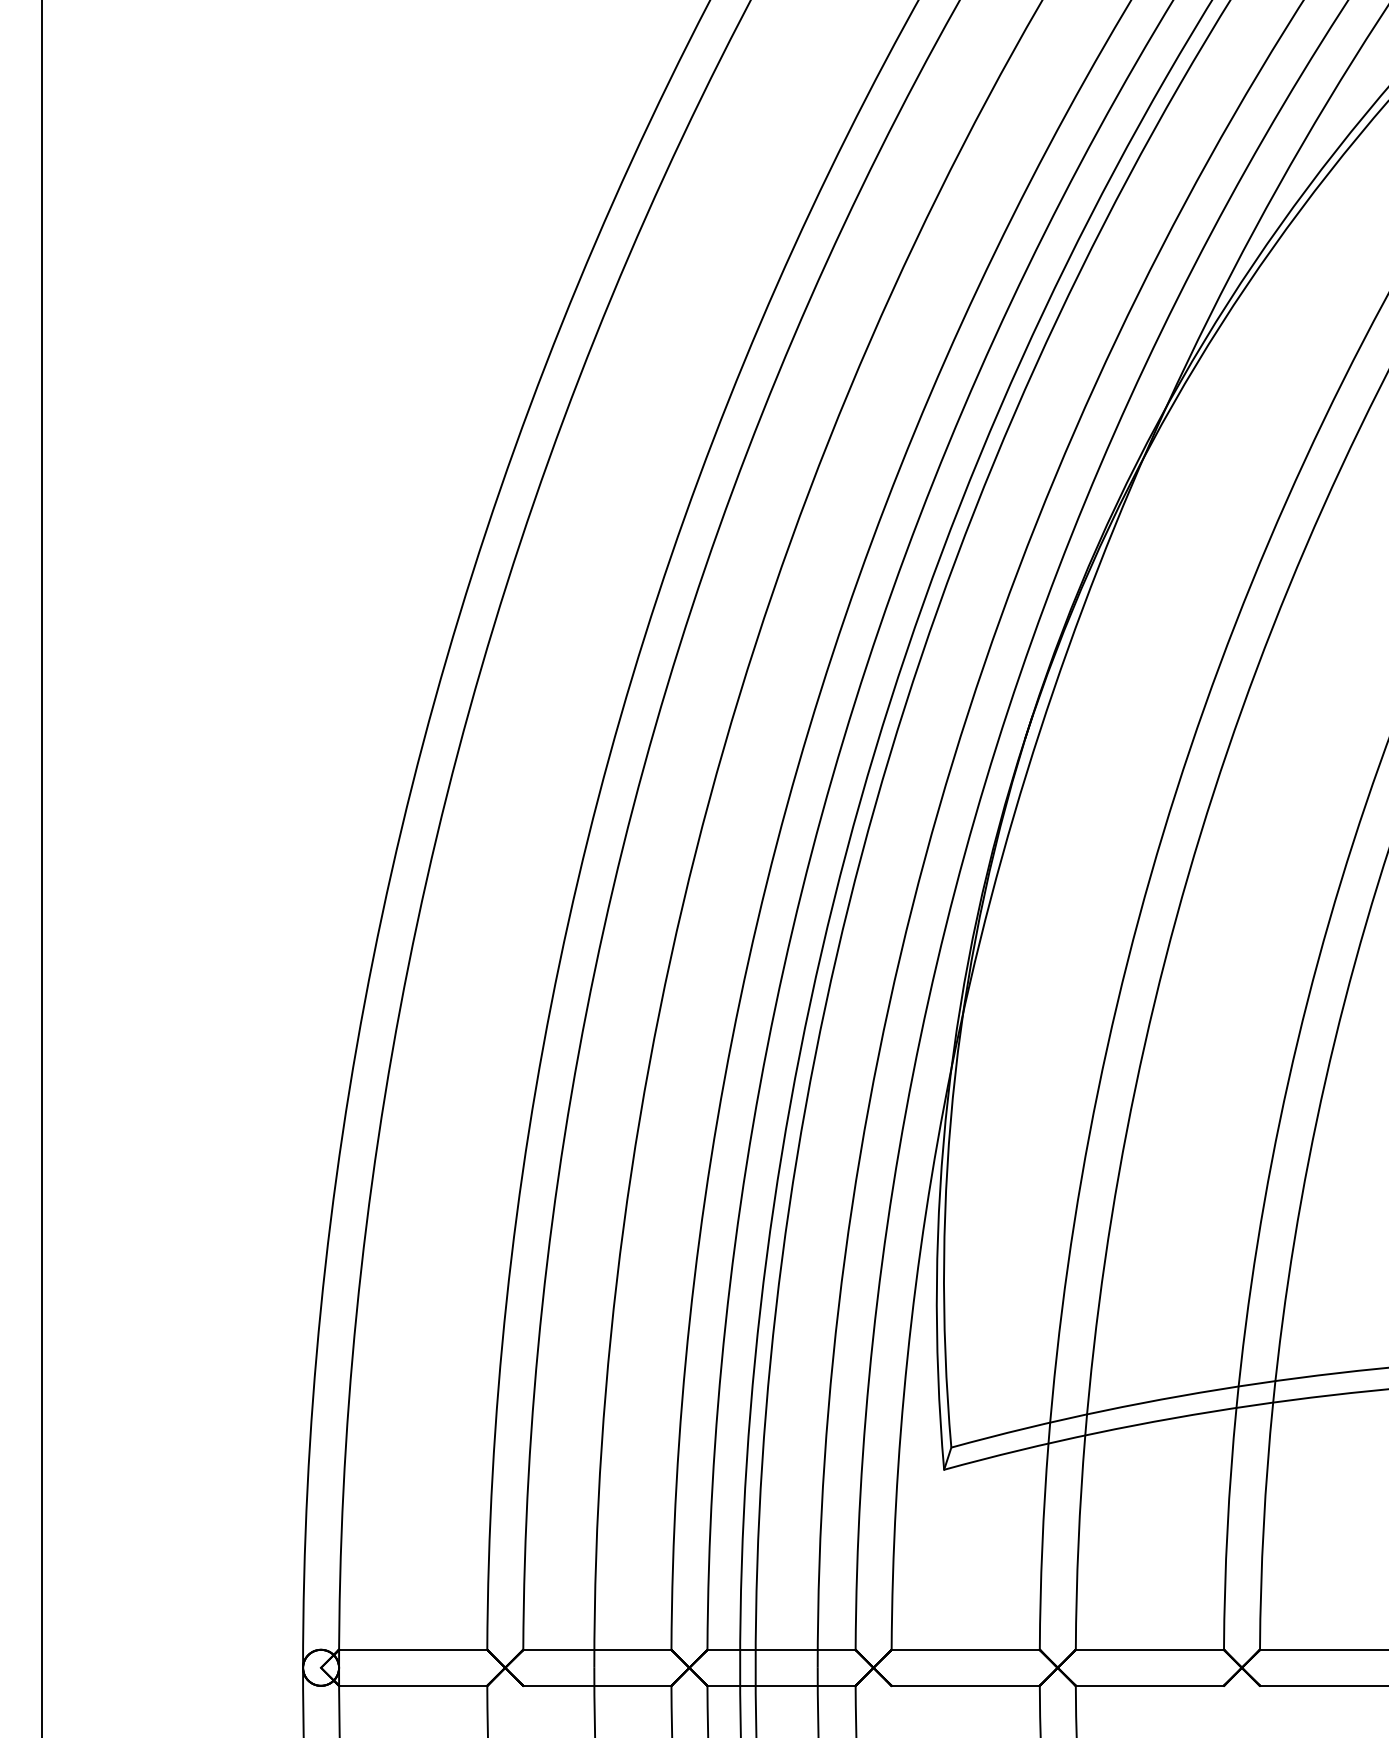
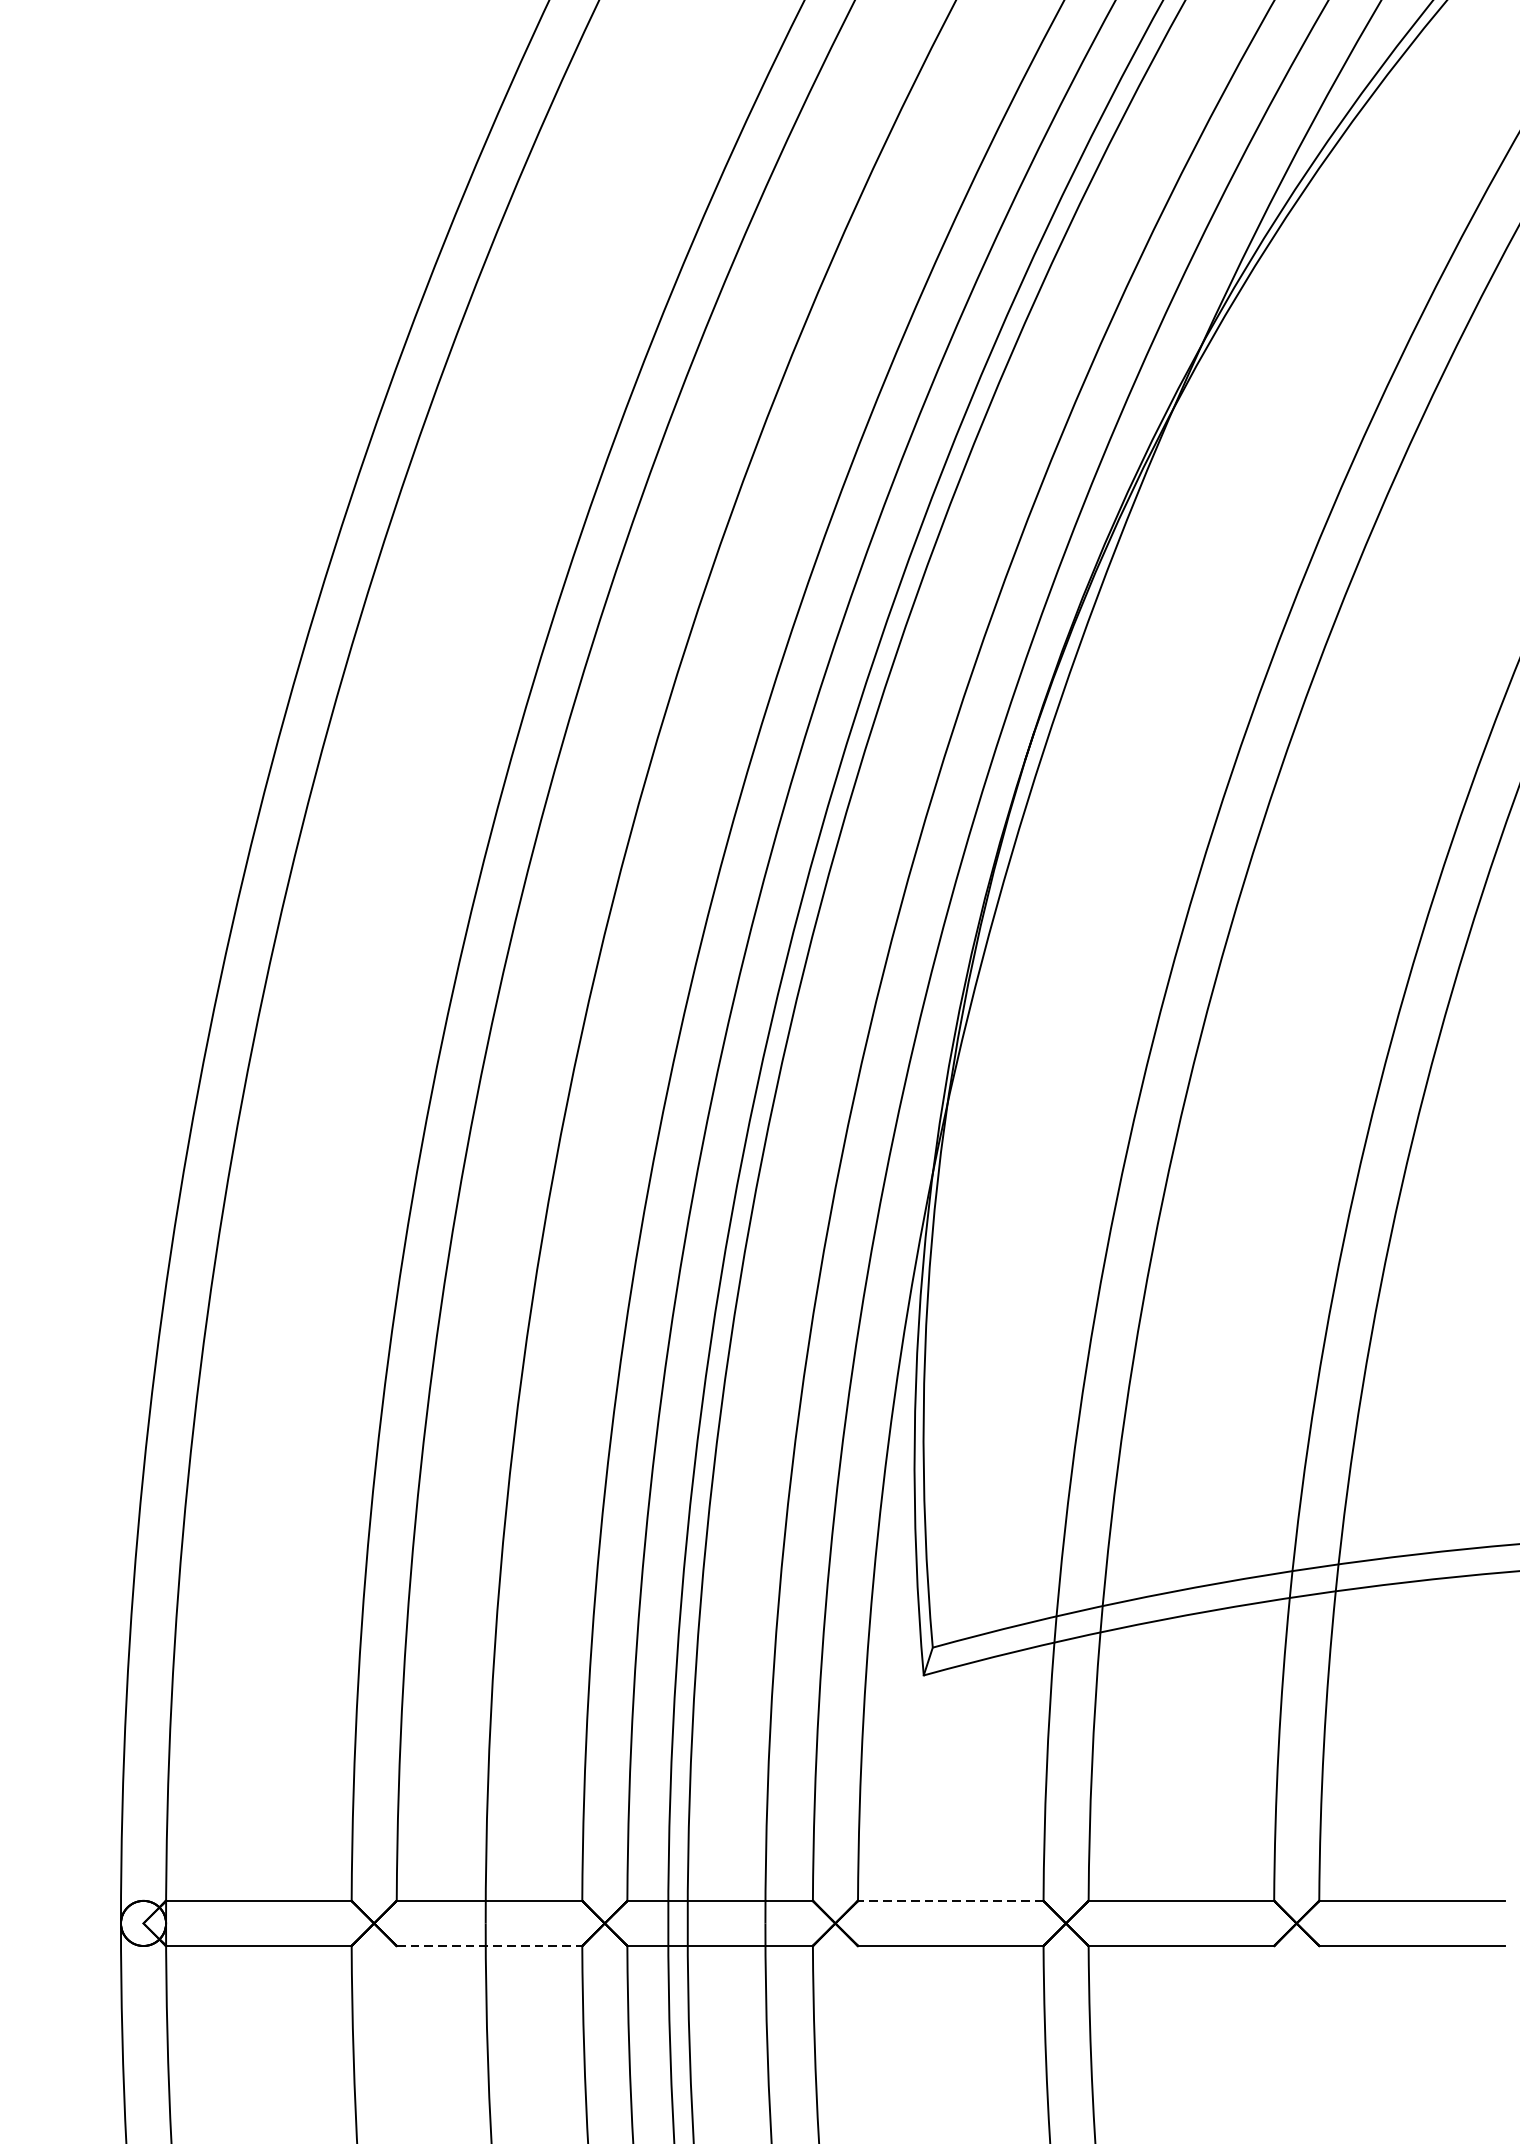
line: (965, 1649) -> (950, 1900), solid -> dashed
line: (597, 1685) -> (489, 1945), solid -> dashed

